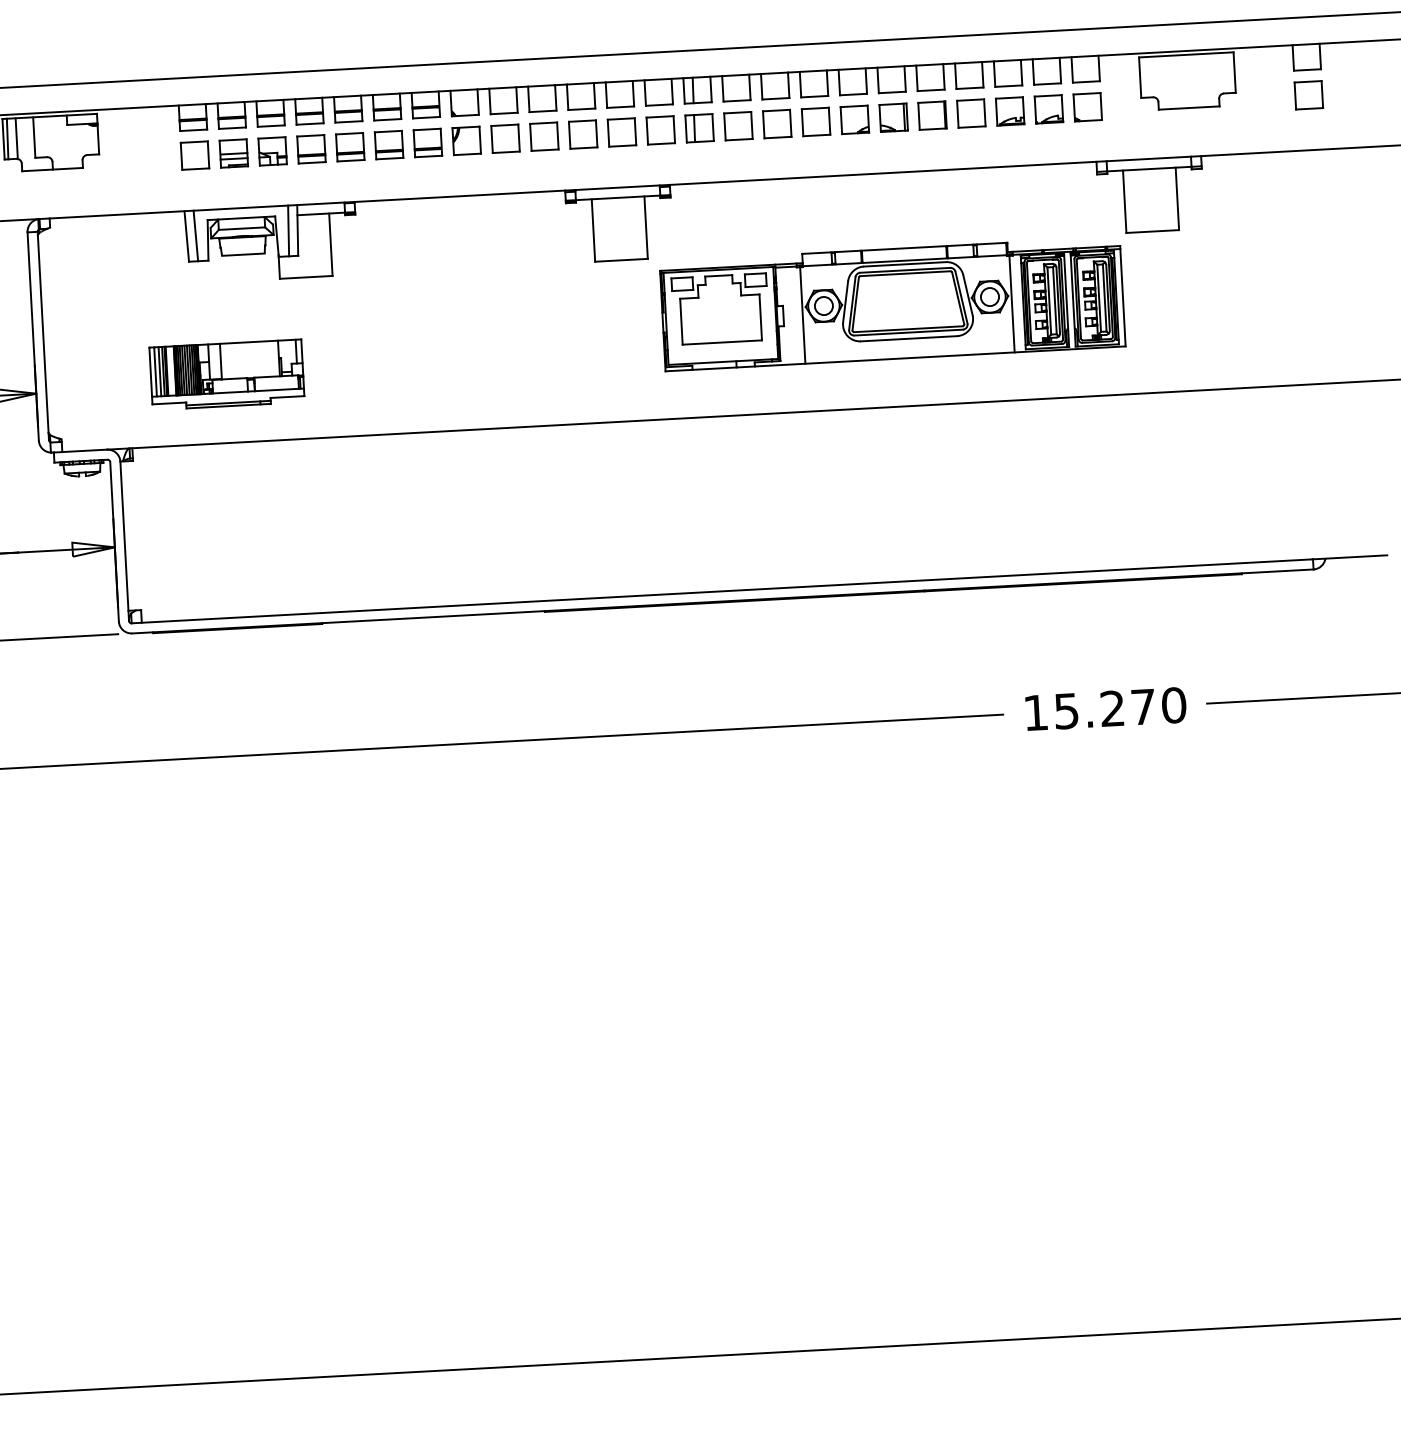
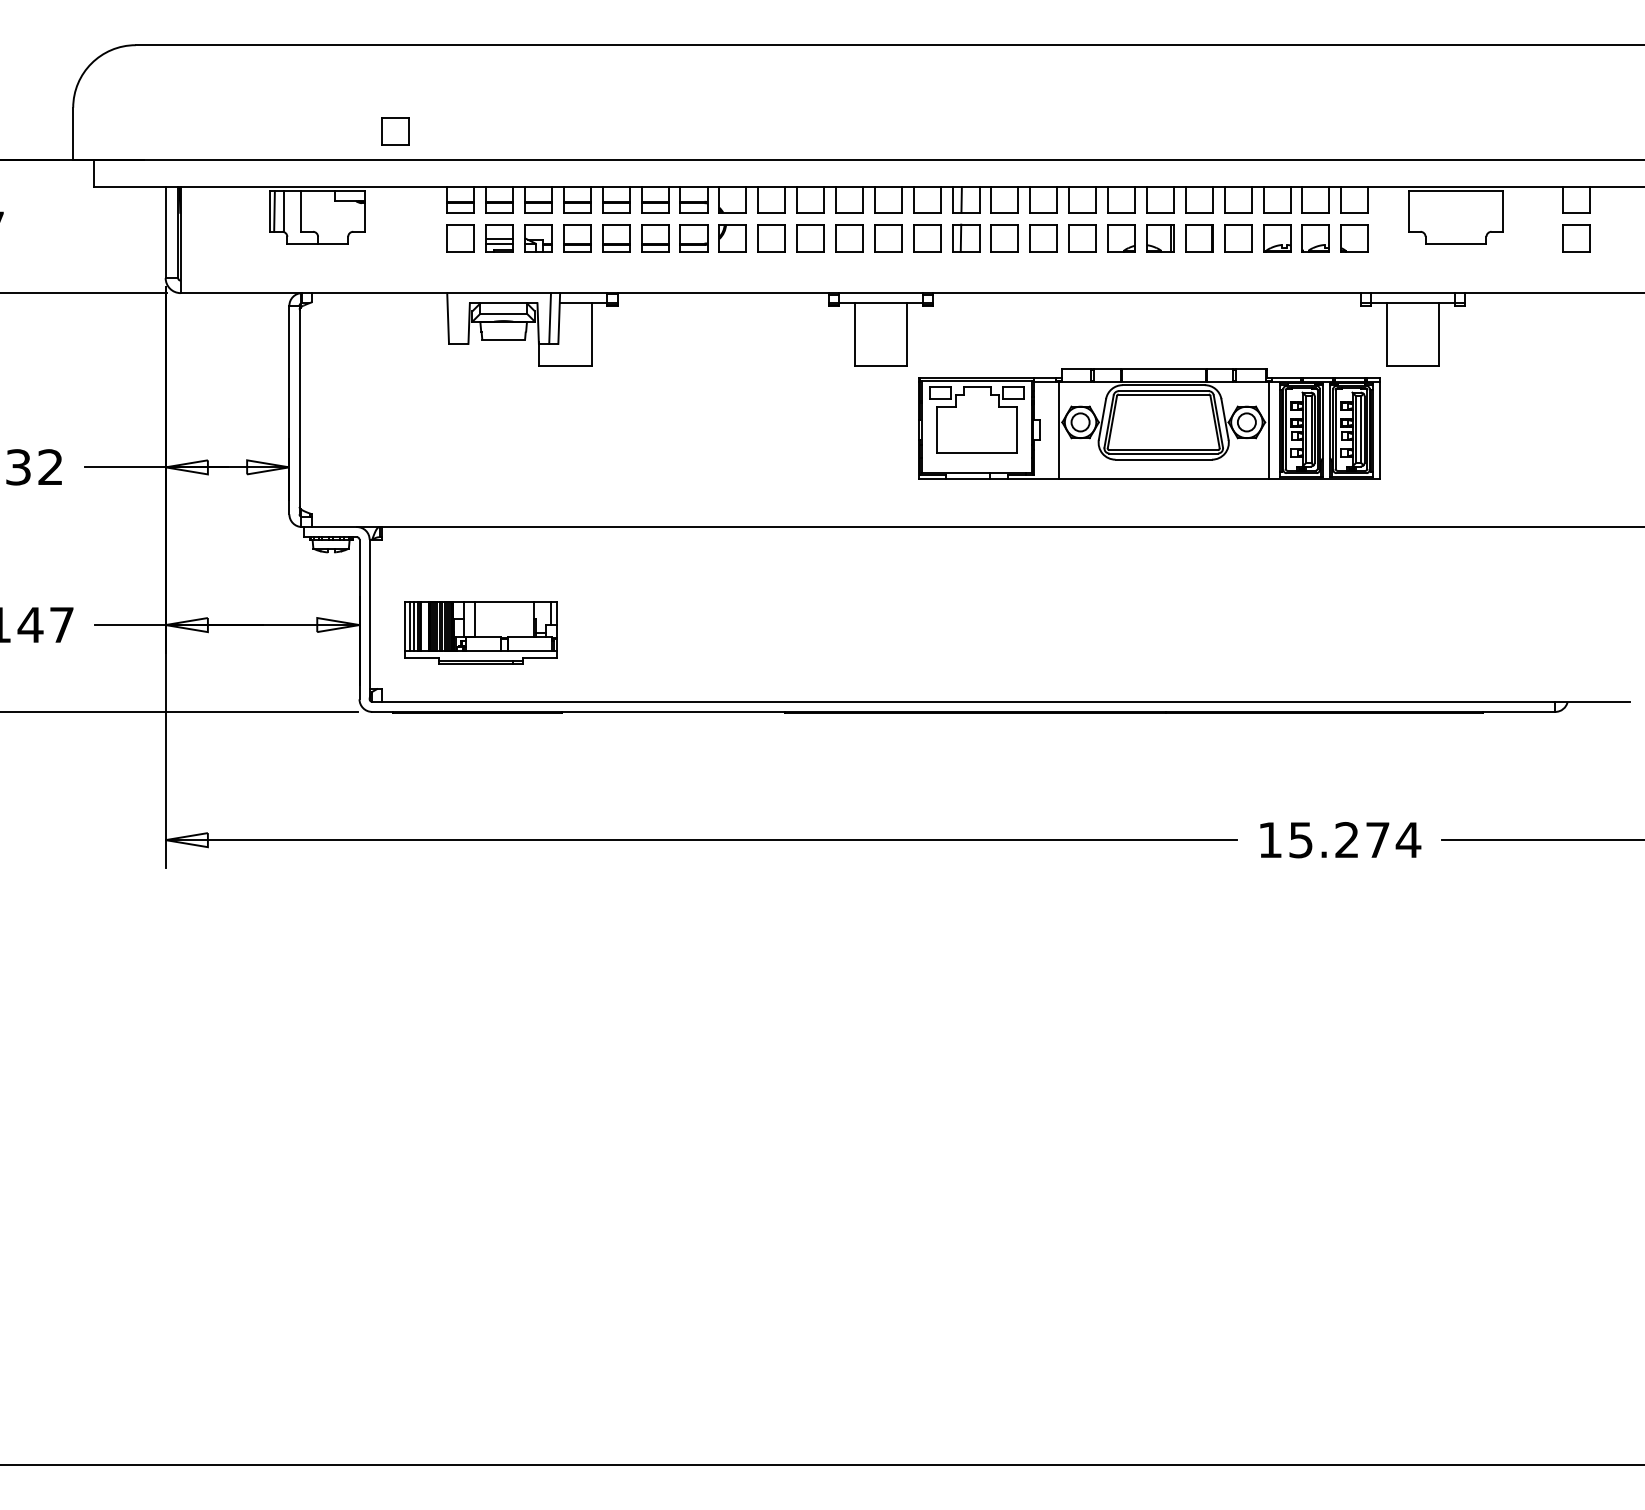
part: (124, 52) -> (395, 131), added
line: (196, 235) -> (457, 318), removed
part: (226, 374) -> (480, 632), moved
text: (1173, 705) -> (1408, 840), 15.270 -> 15.274

